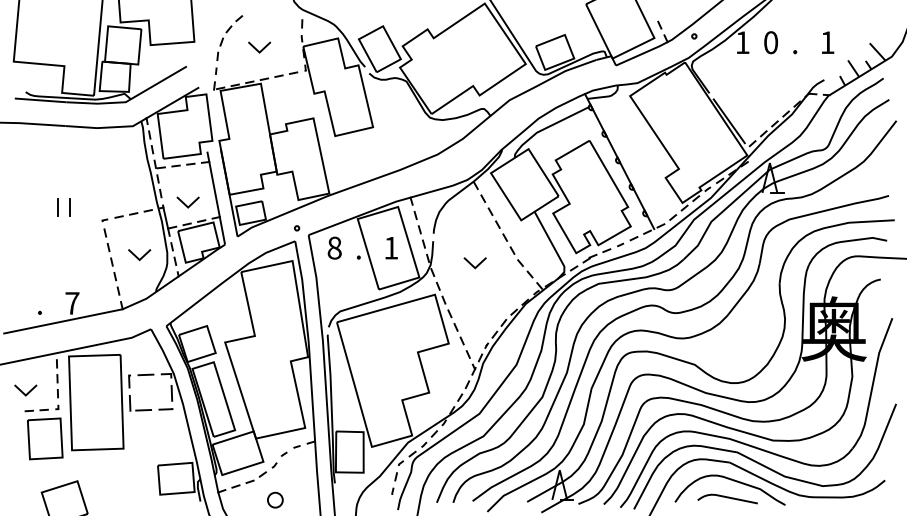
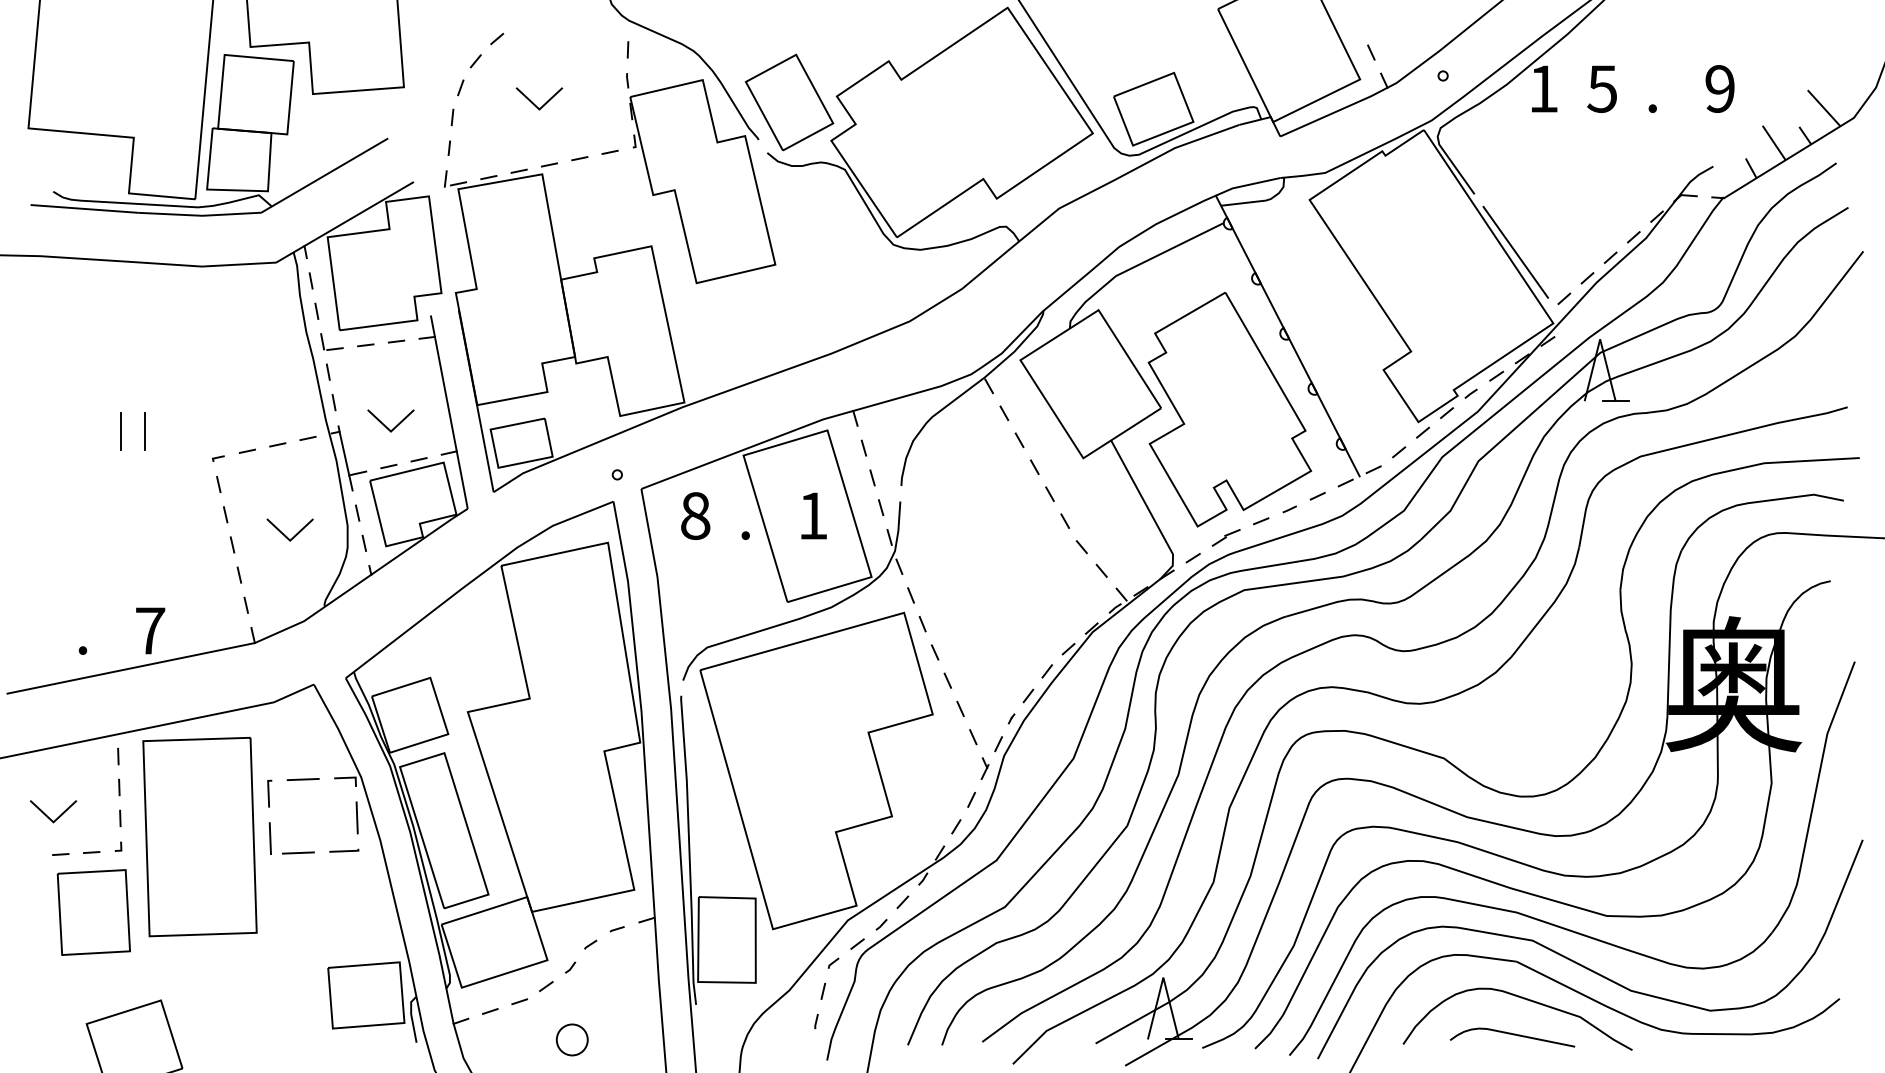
text: (770, 42) -> (1601, 88), 0 -> 5
text: (827, 42) -> (1719, 88), 1 -> 9
line: (472, 264) -> (981, 550), removed

